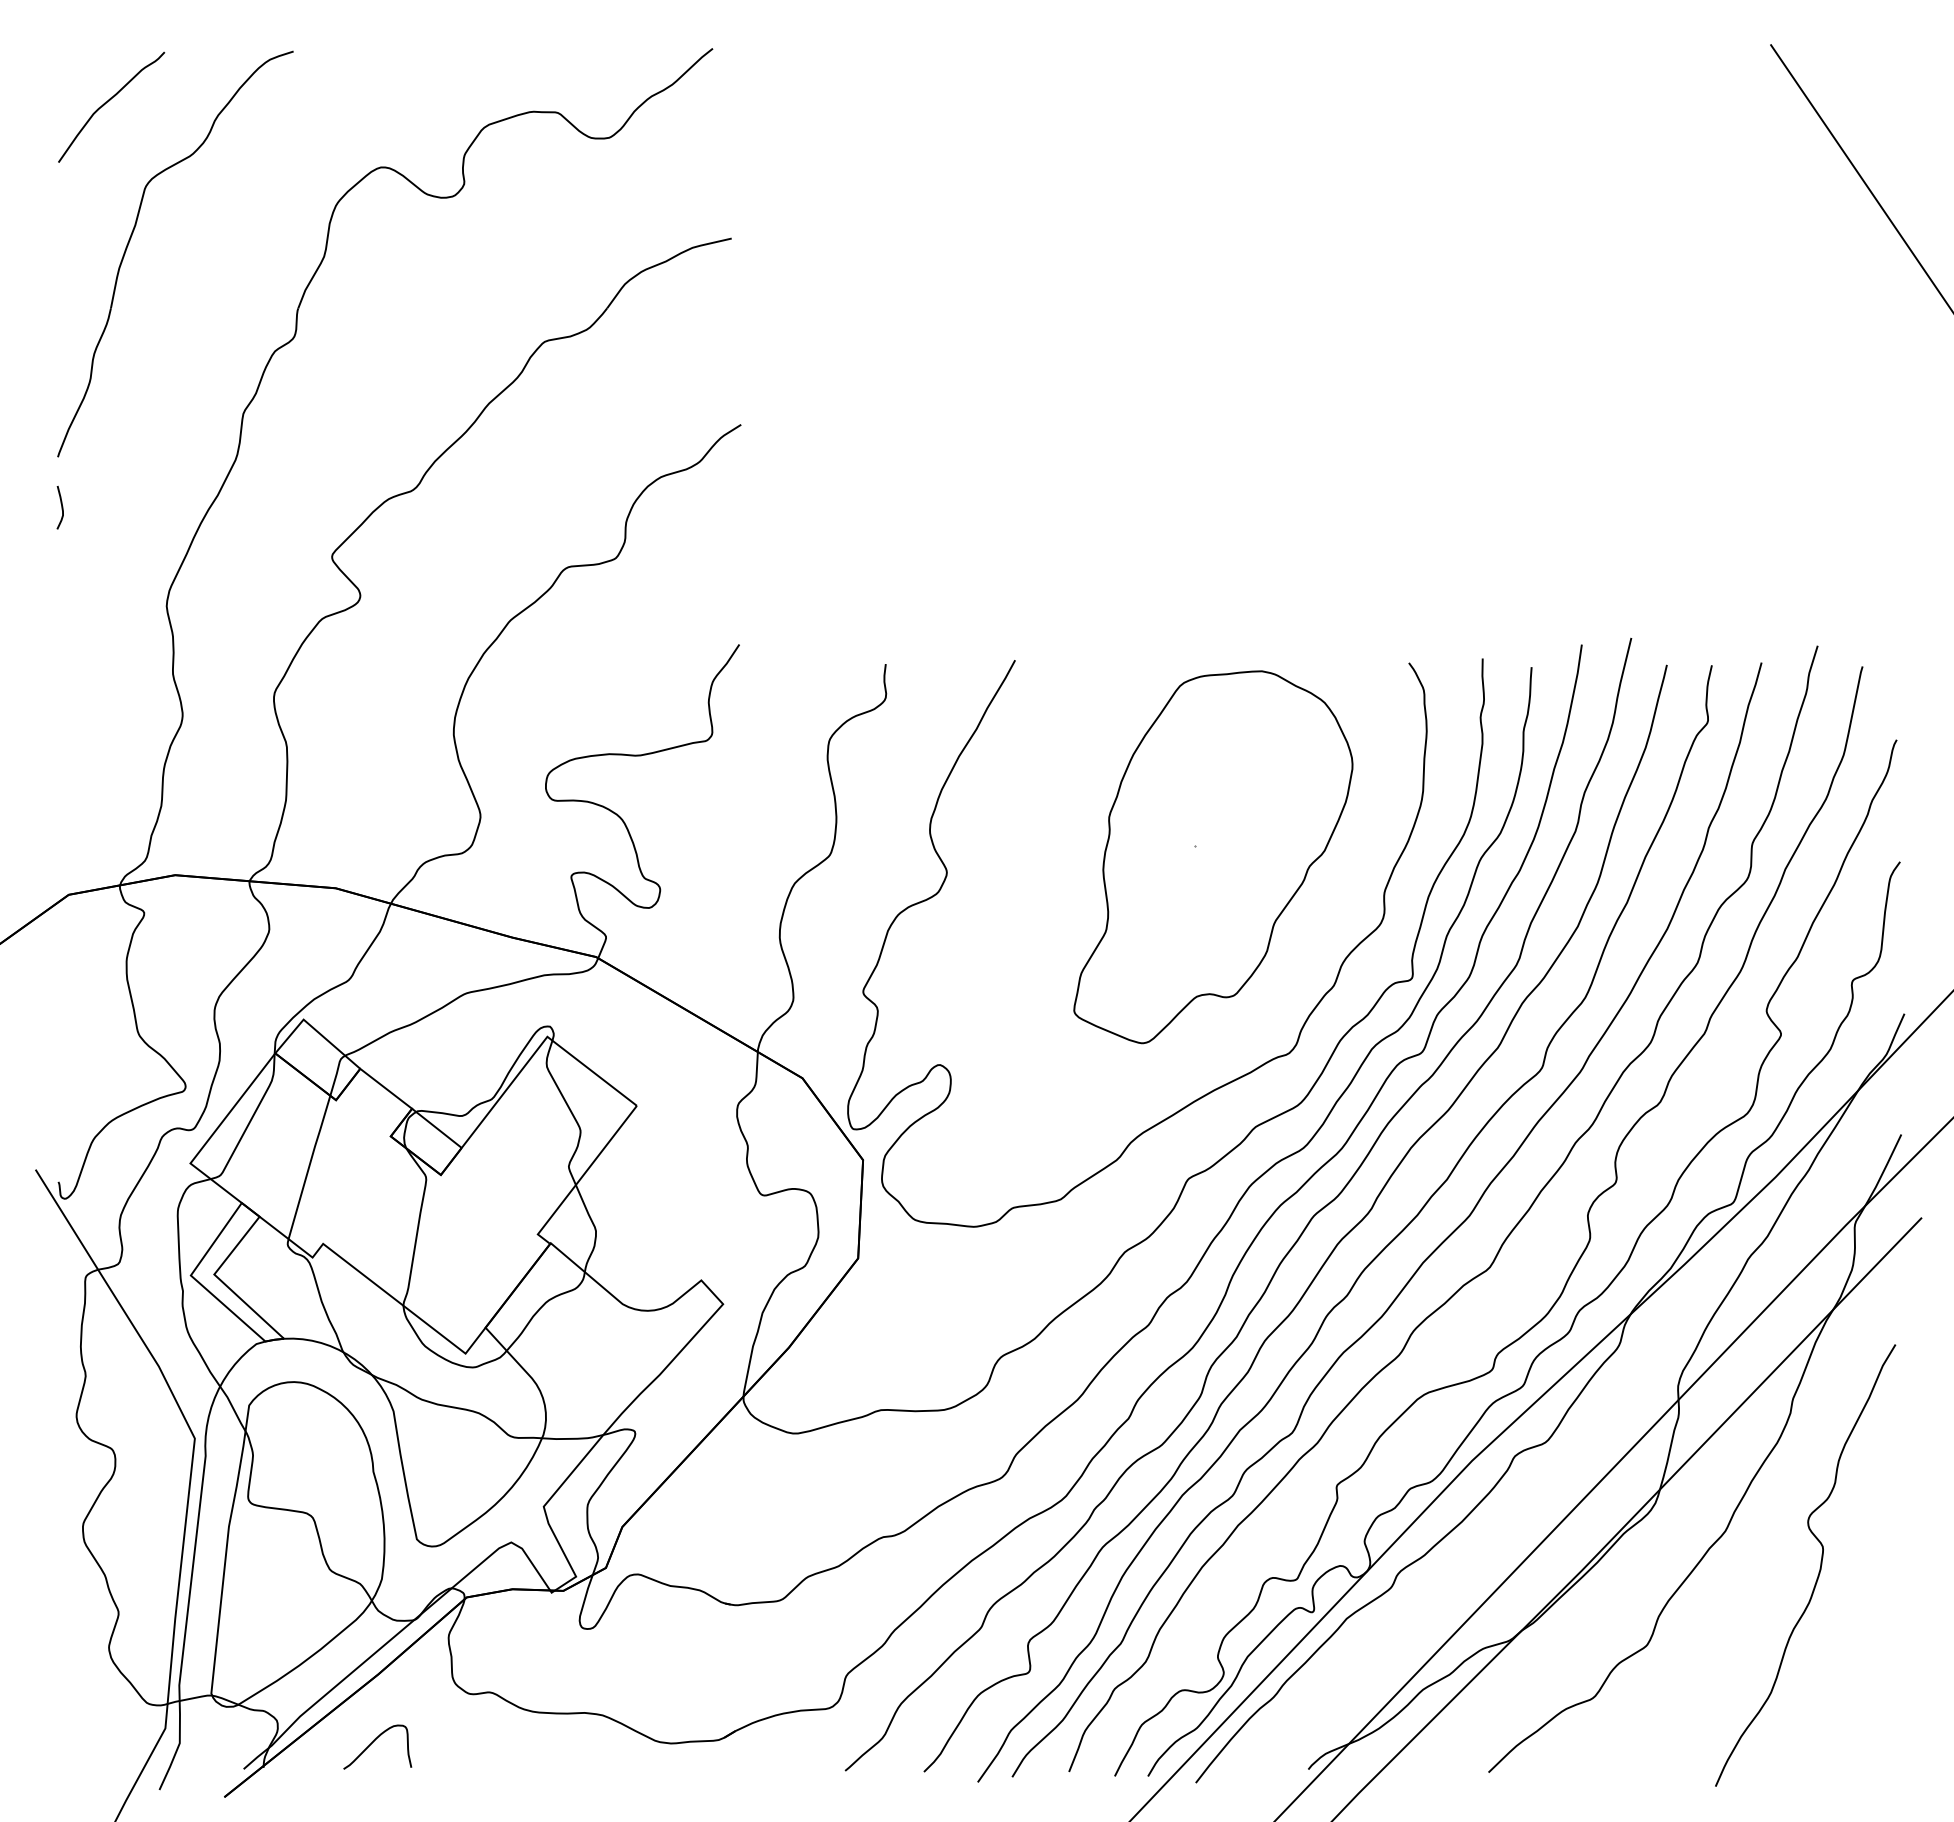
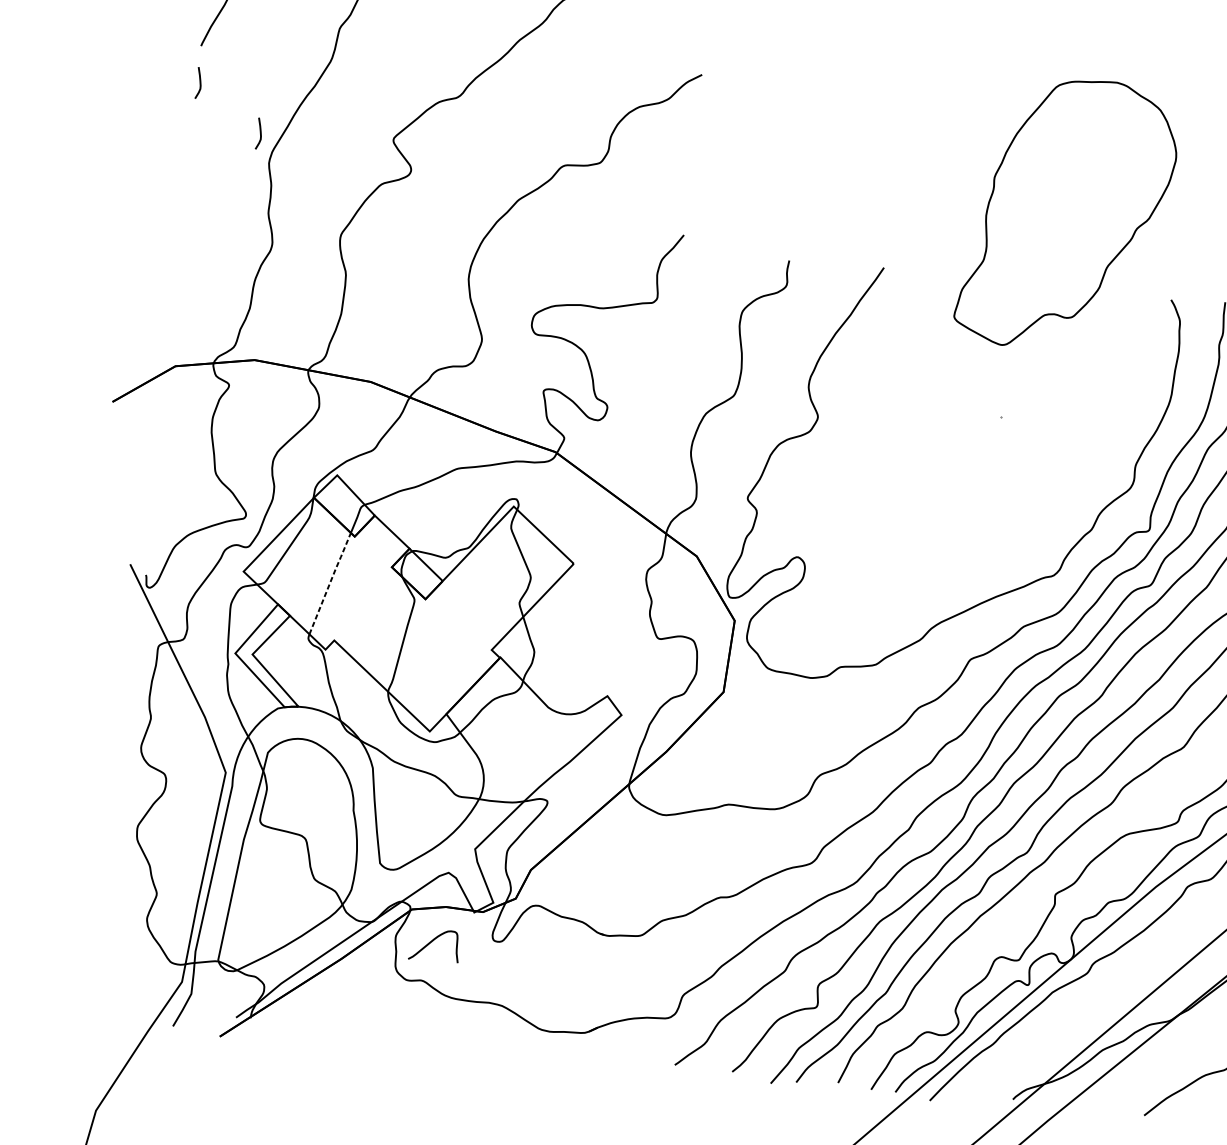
curve: (150, 567) -> (260, 133), added
part: (1213, 857) -> (1067, 214), moved
line: (309, 1165) -> (330, 582), solid -> dashed
curve: (373, 1742) -> (431, 941), moved

